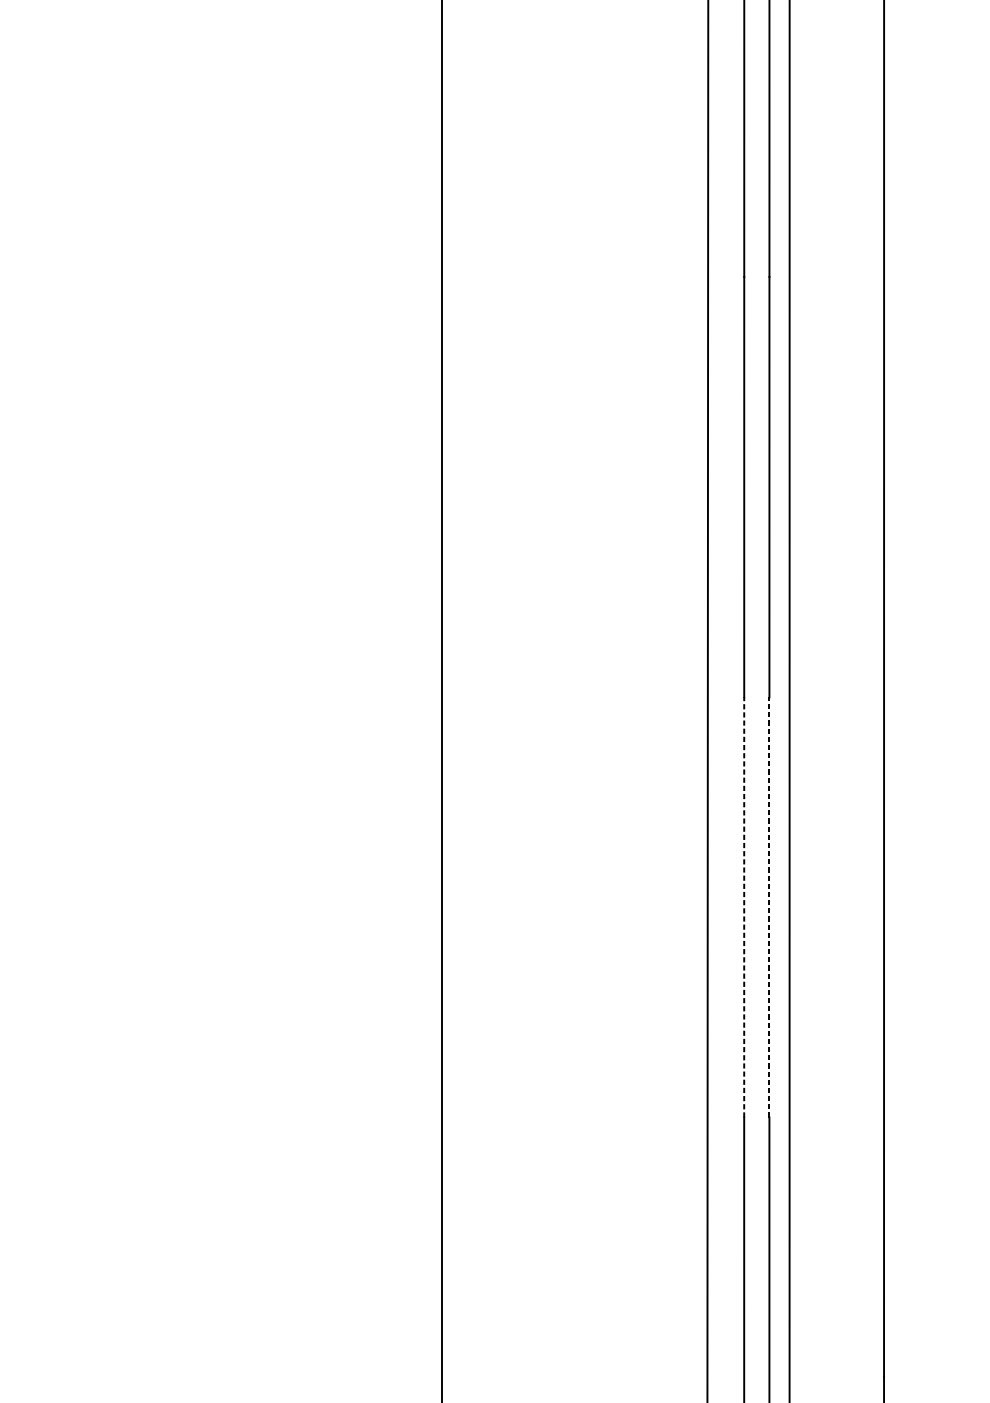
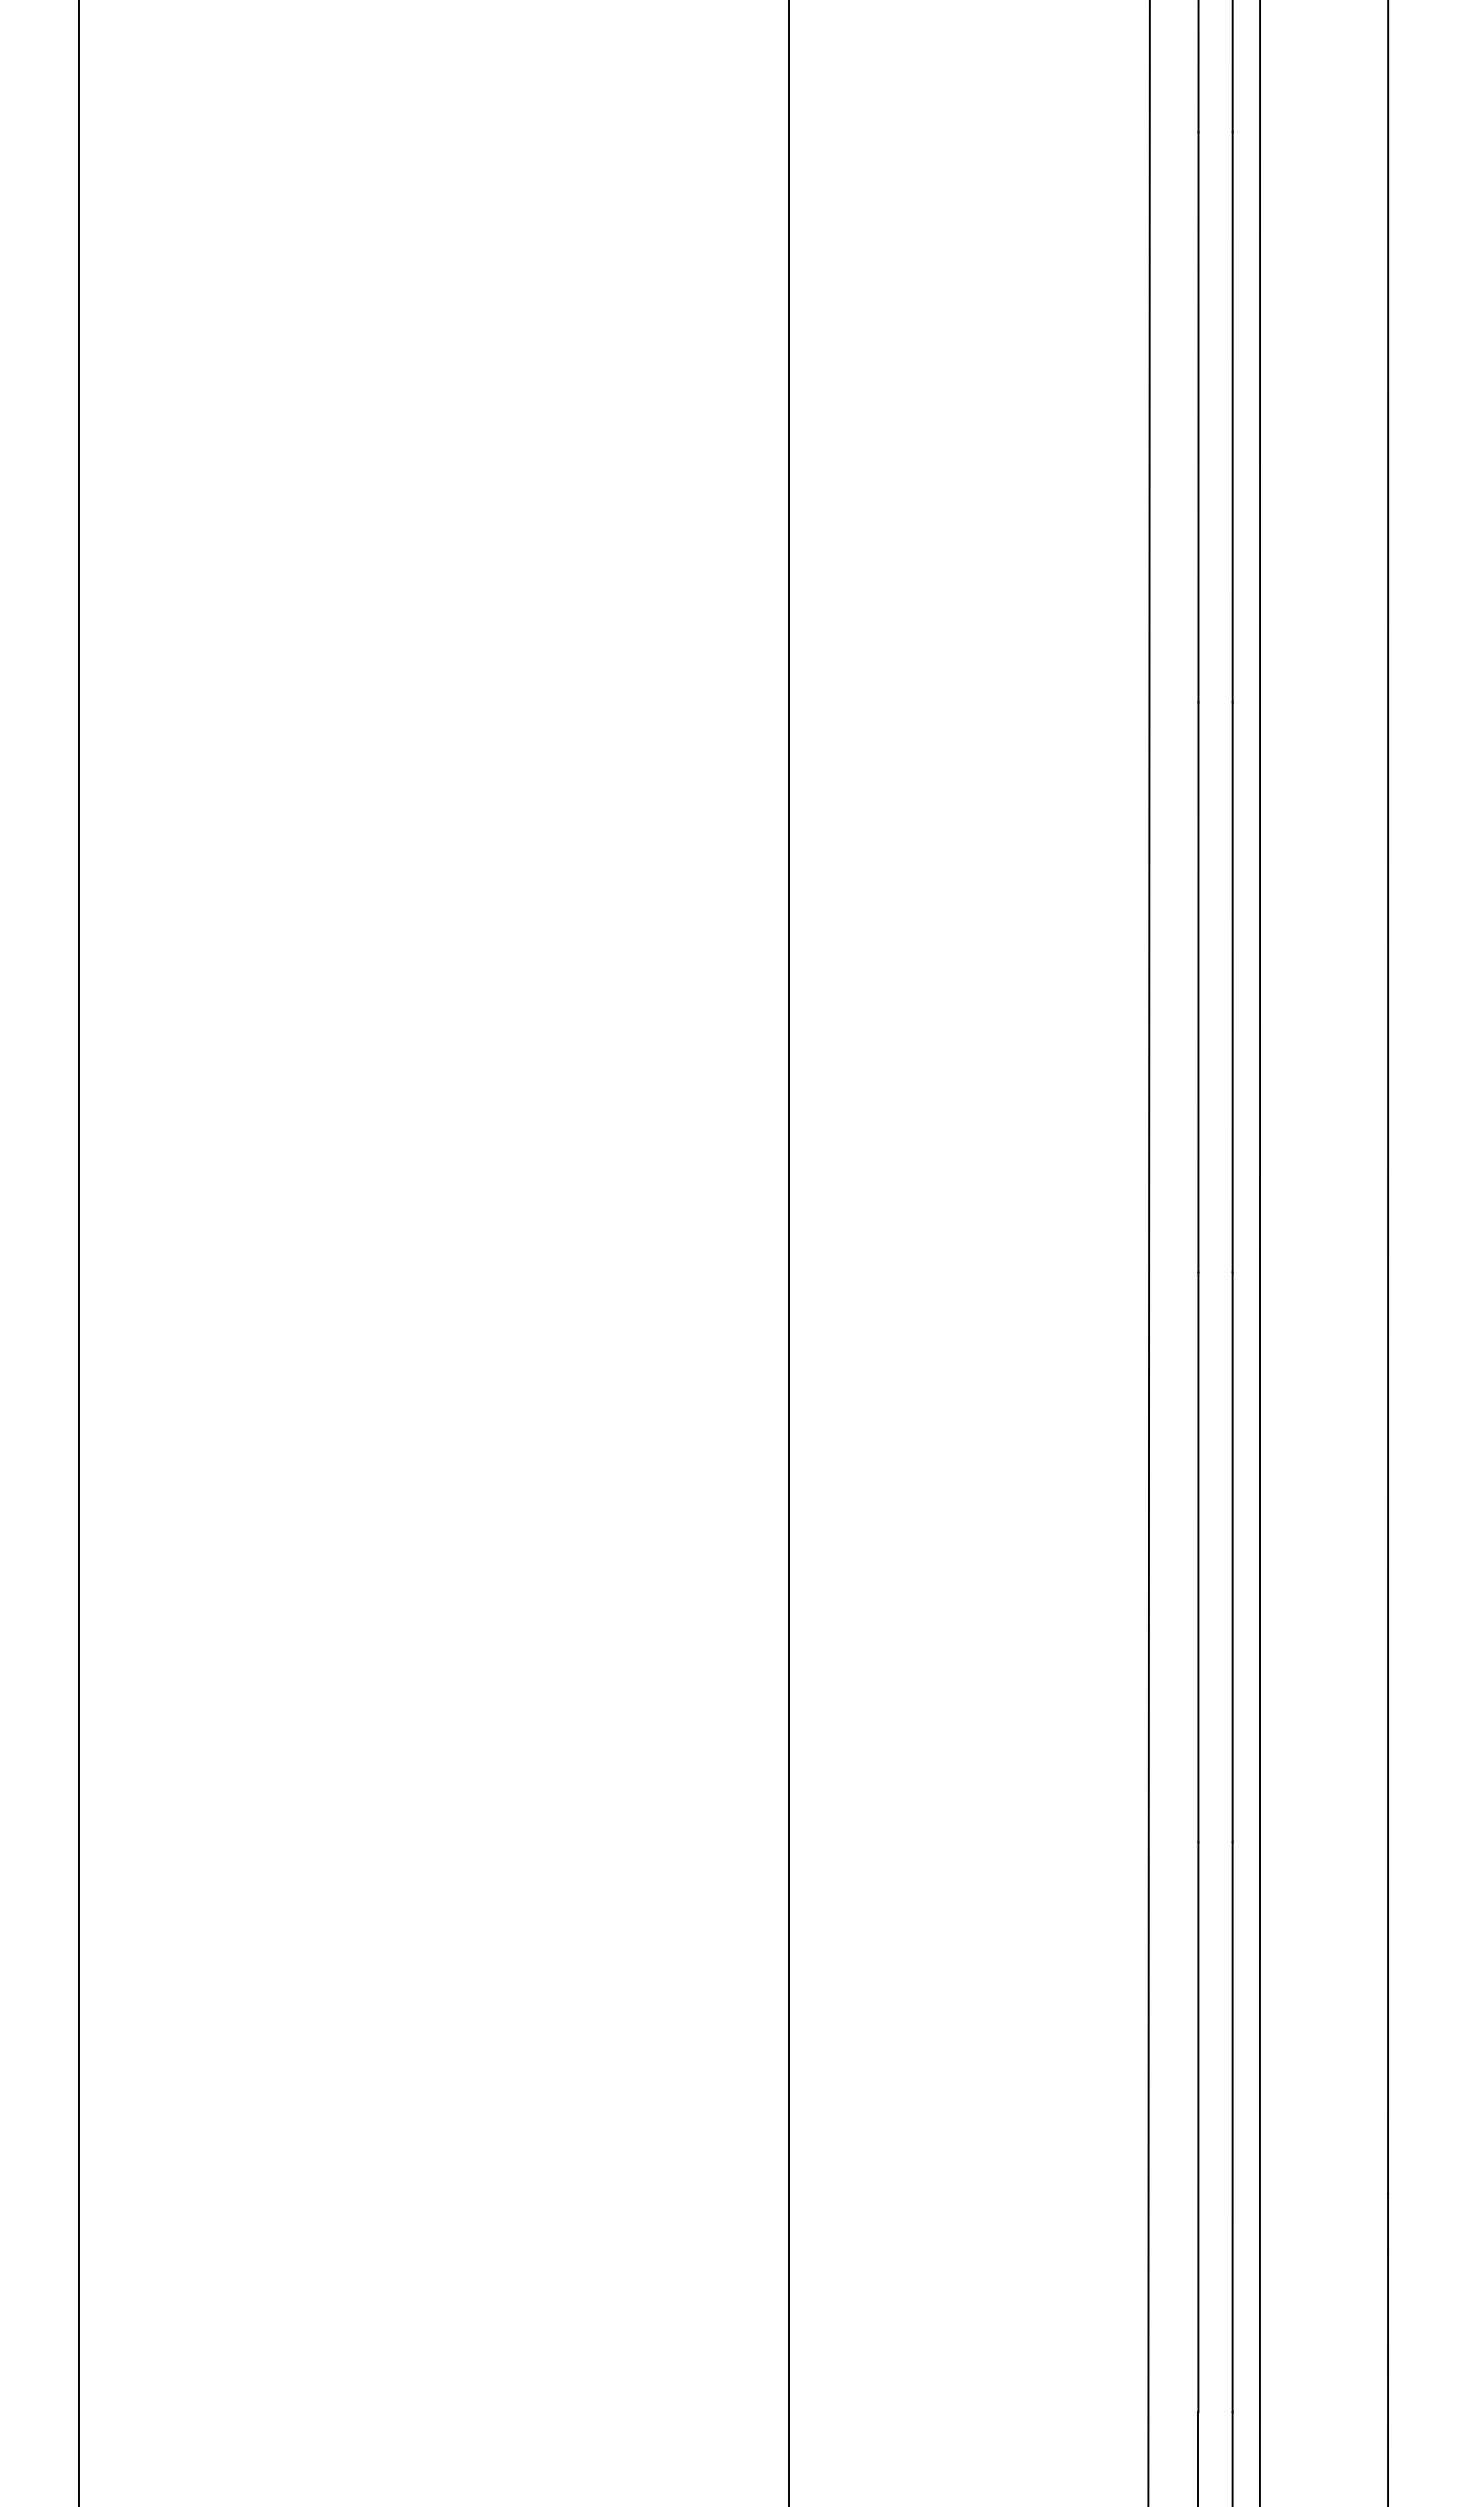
line: (744, 907) -> (1198, 1557), dashed -> solid
line: (769, 907) -> (1232, 1557), dashed -> solid

